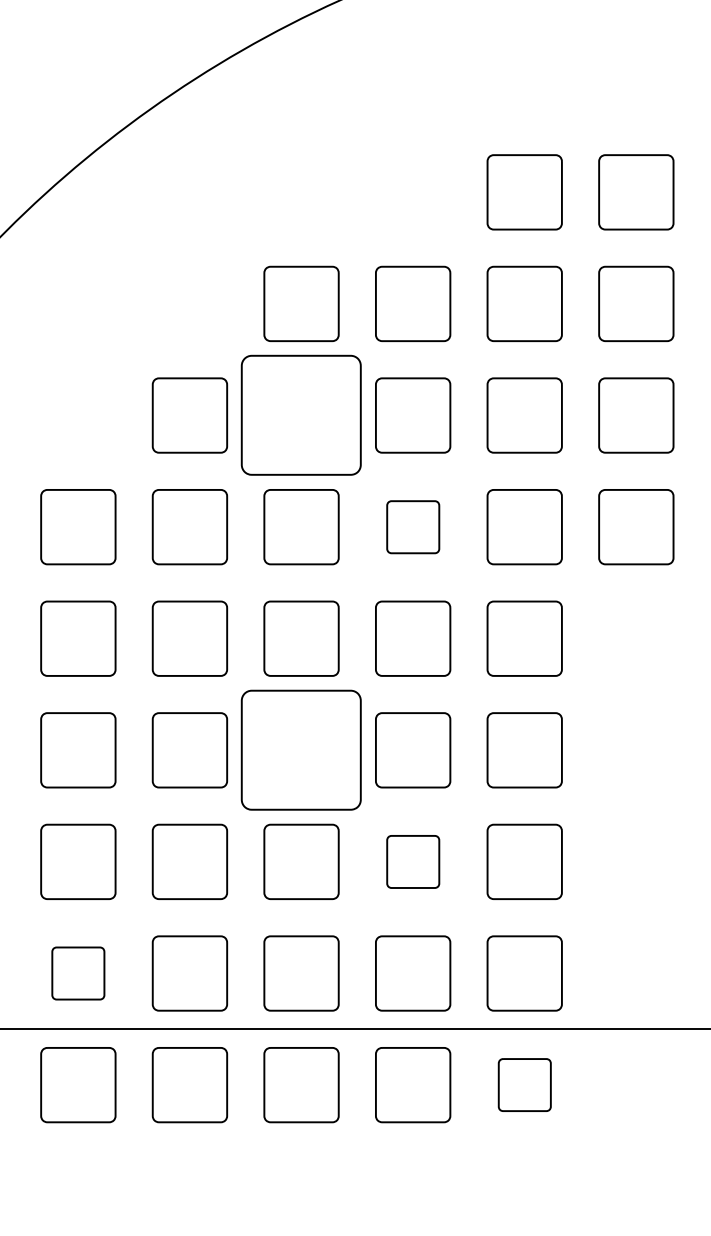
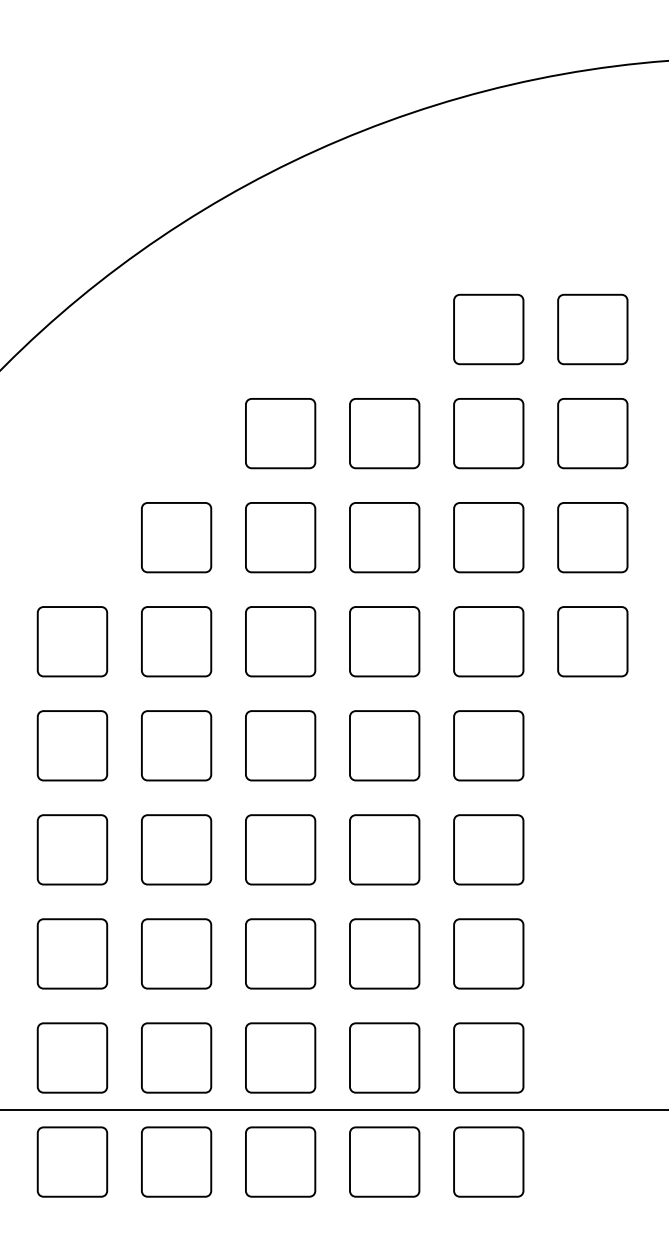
part: (301, 415) -> (280, 537), size x0.62
part: (412, 526) -> (384, 641), size x1.43
part: (301, 749) -> (280, 849), size x0.62
part: (412, 861) -> (384, 953), size x1.43
part: (78, 972) -> (72, 1057), size x1.43
part: (524, 1084) -> (488, 1161), size x1.43

